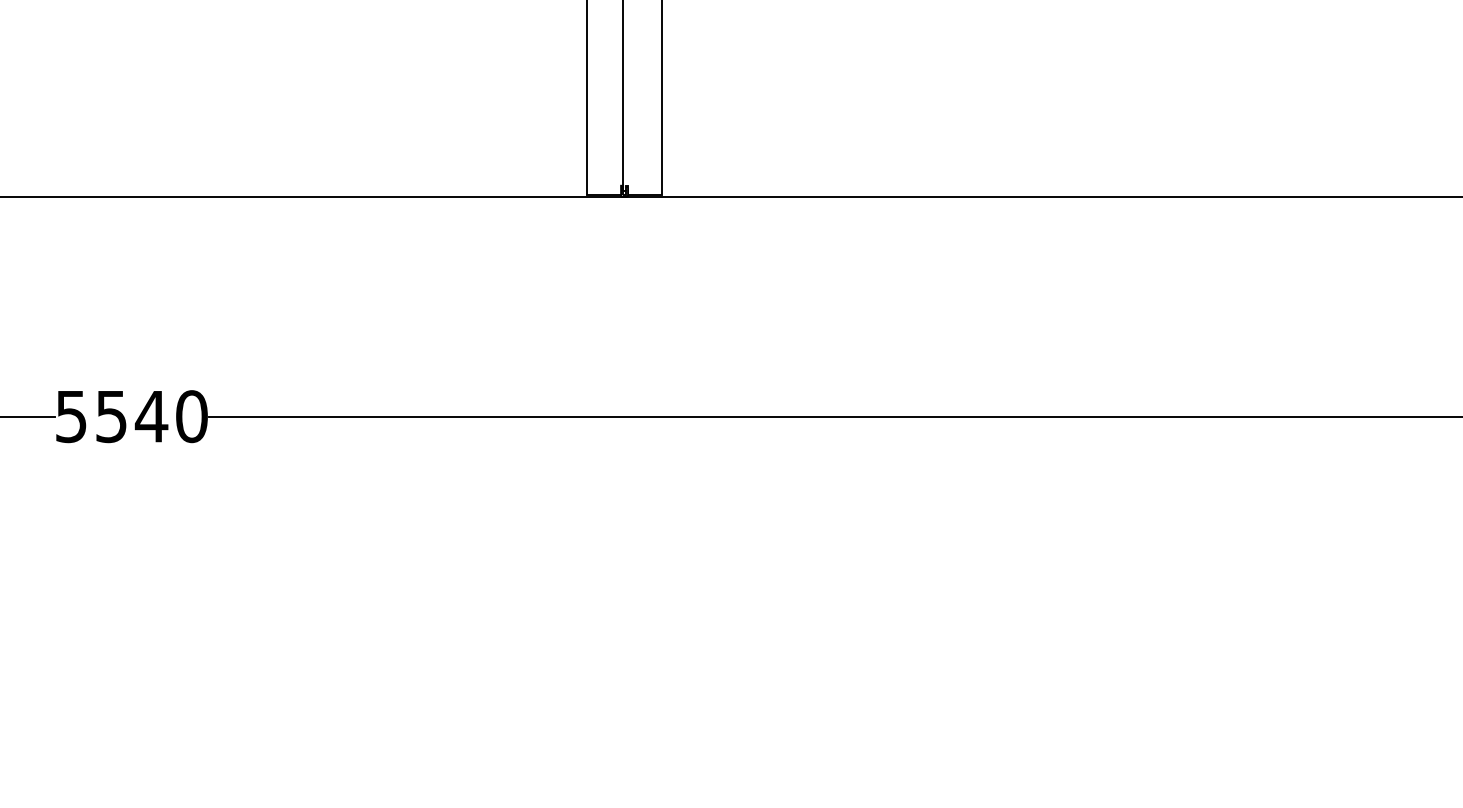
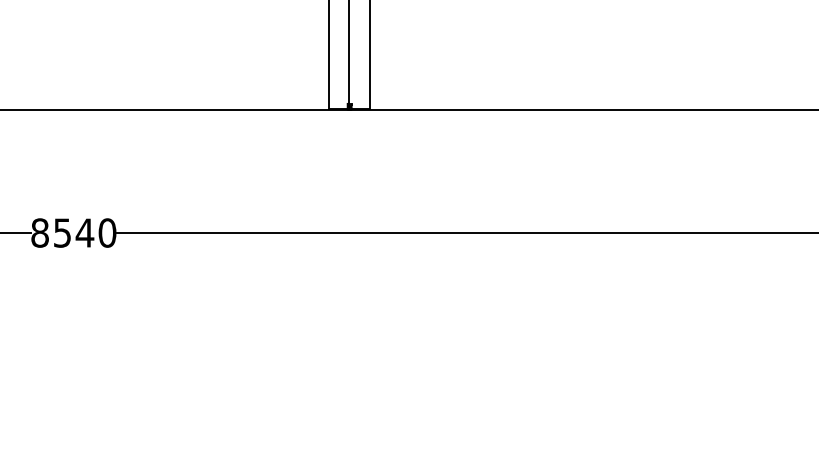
text: (70, 415) -> (39, 232), 5540 -> 8540

